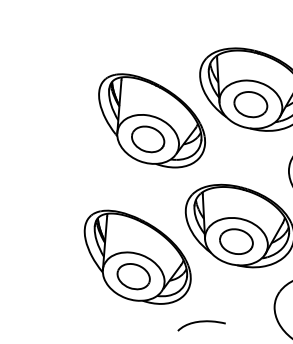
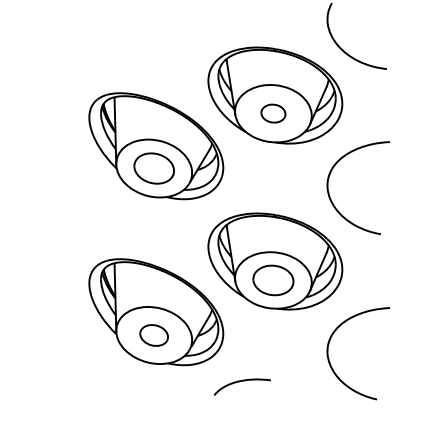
part: (250, 104) -> (273, 113), size x0.6
part: (133, 276) -> (153, 335), size x0.7

